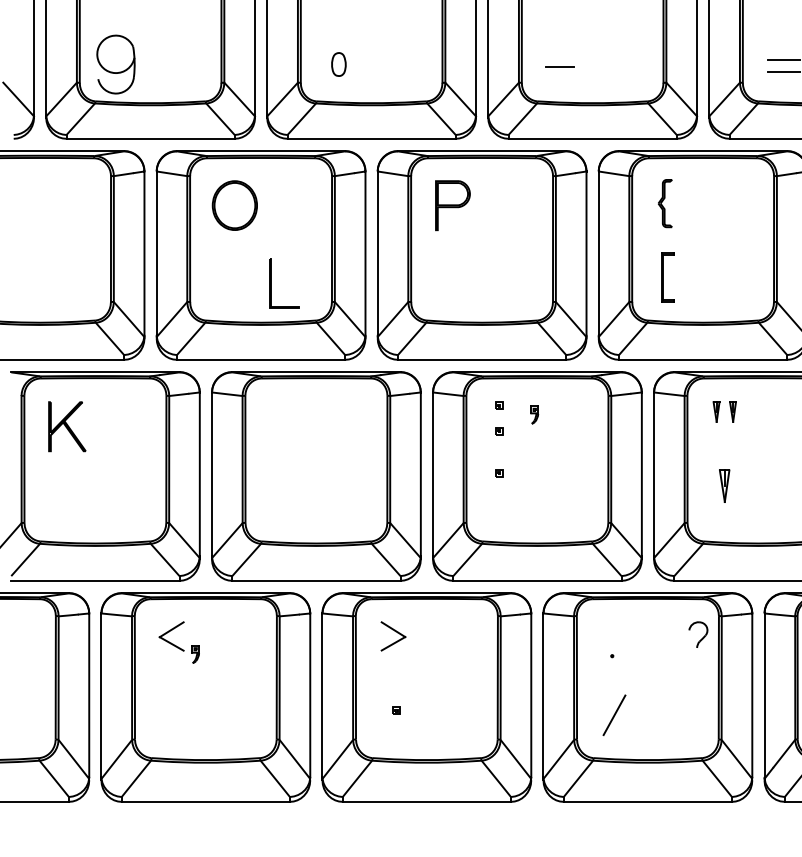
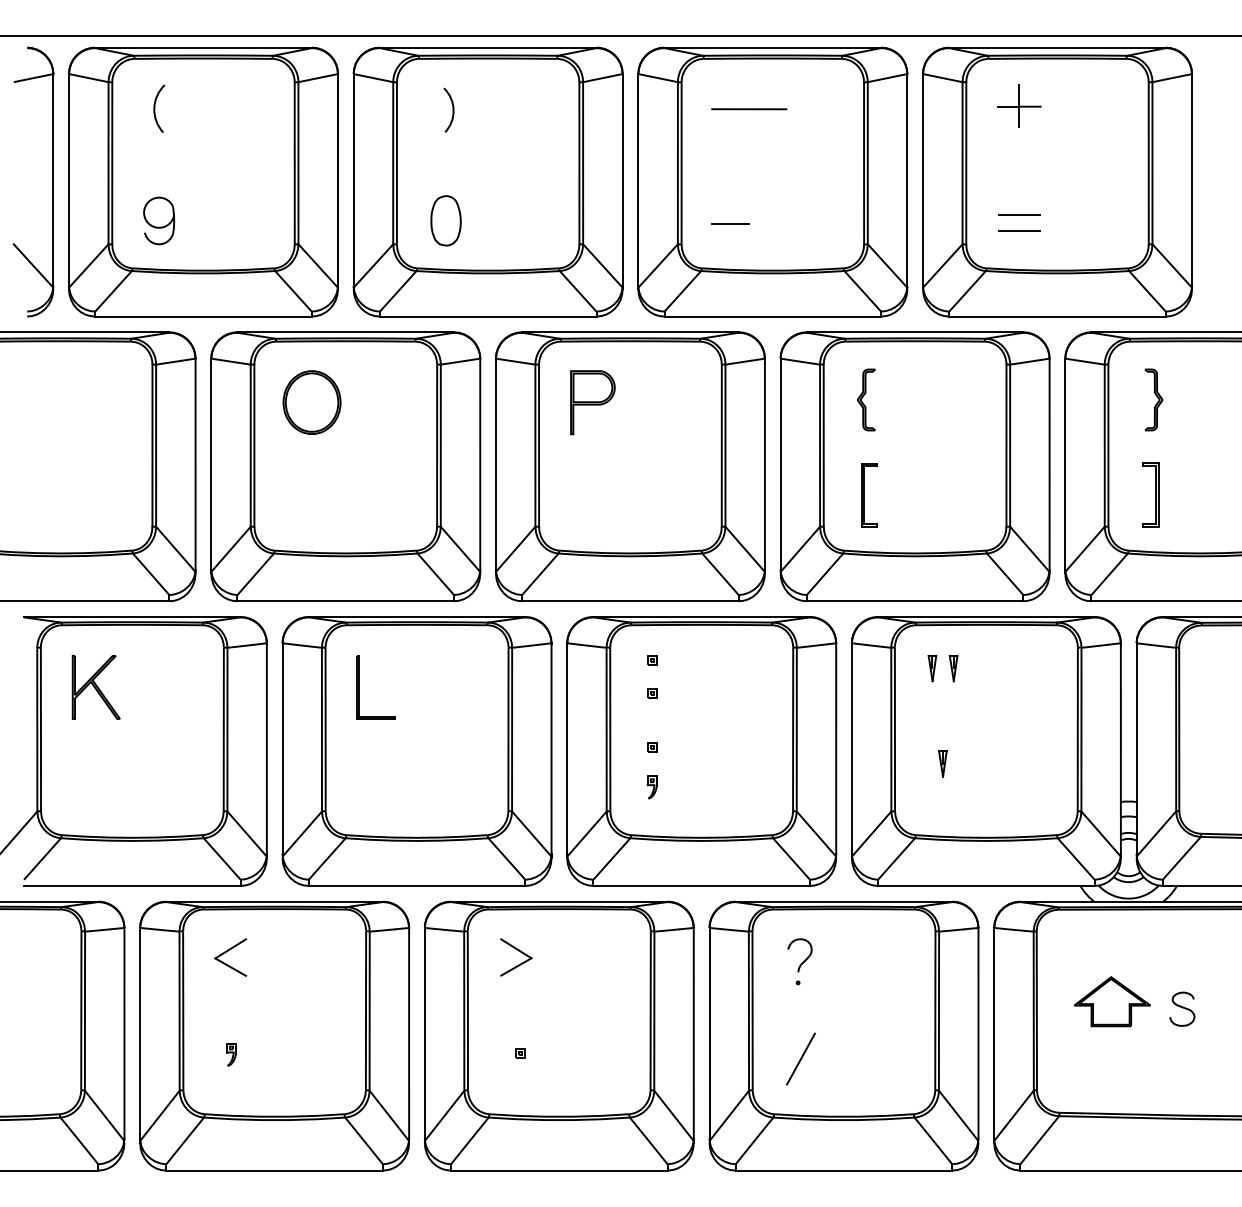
part: (116, 64) -> (159, 220), size x0.62
part: (338, 64) -> (445, 220), size x1.67
part: (271, 283) -> (359, 687), moved
part: (534, 415) -> (652, 787), moved
part: (724, 485) -> (942, 763), size x0.62
part: (701, 638) -> (804, 960), moved
part: (195, 654) -> (231, 1054), moved

